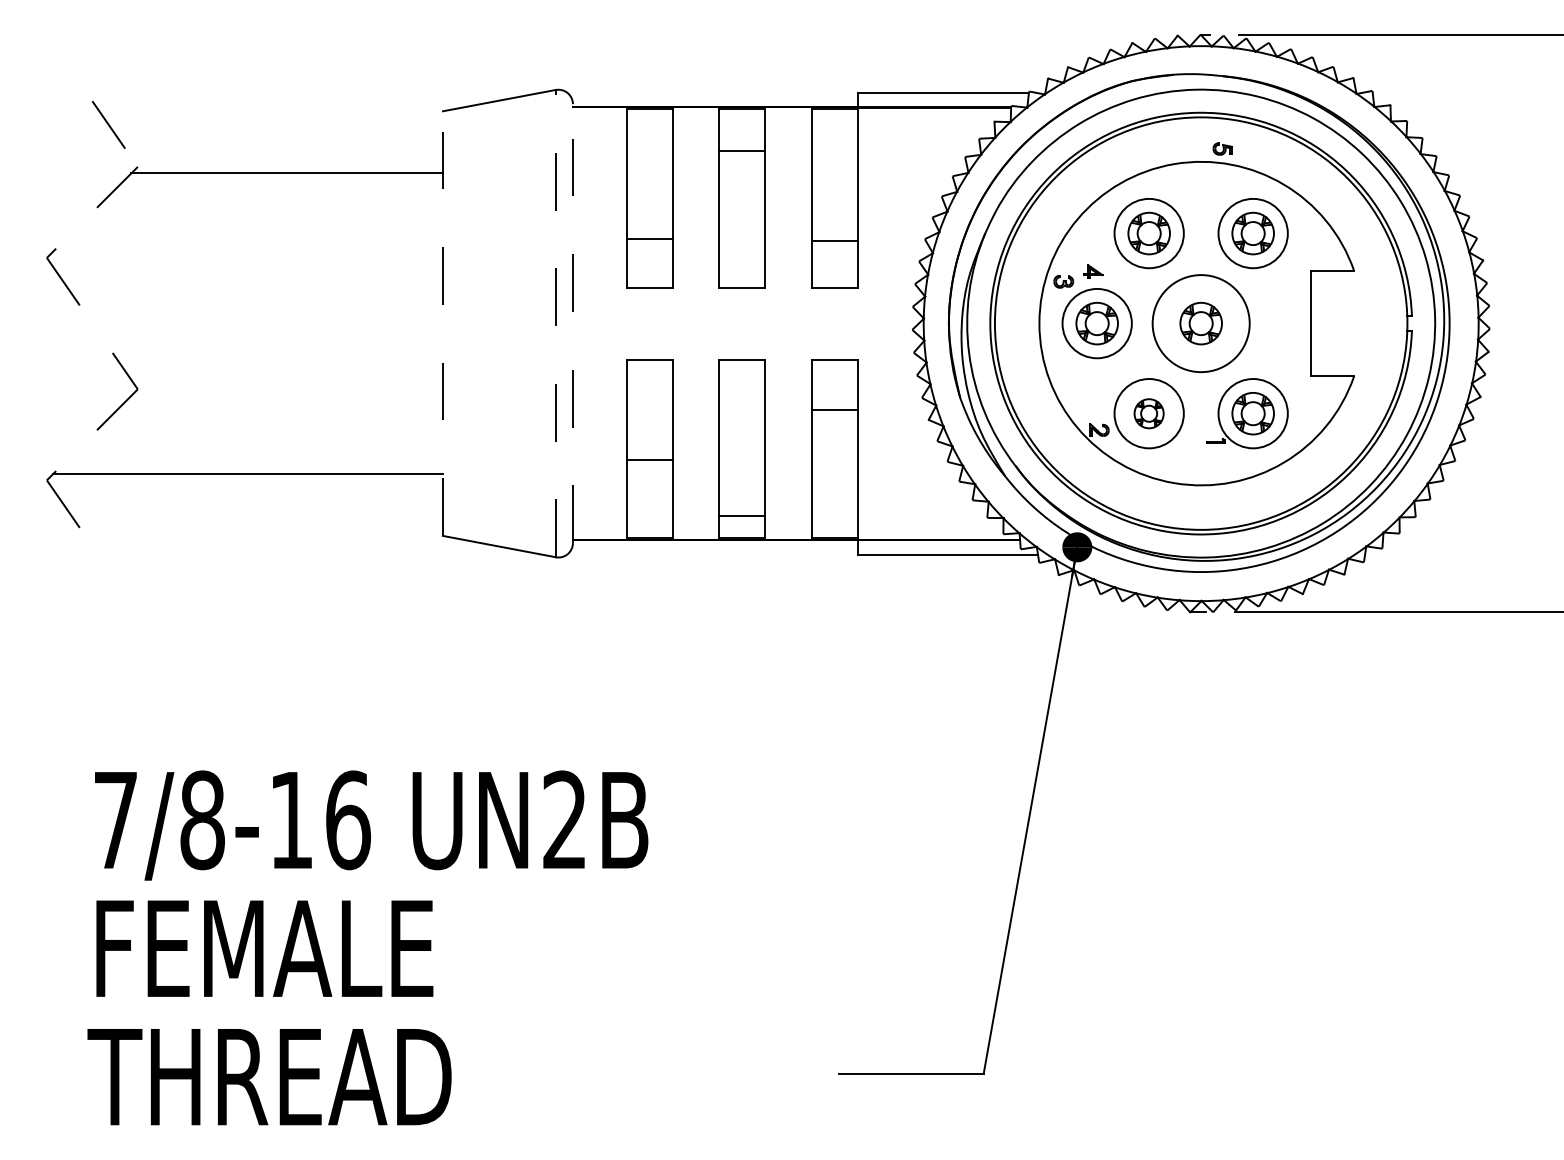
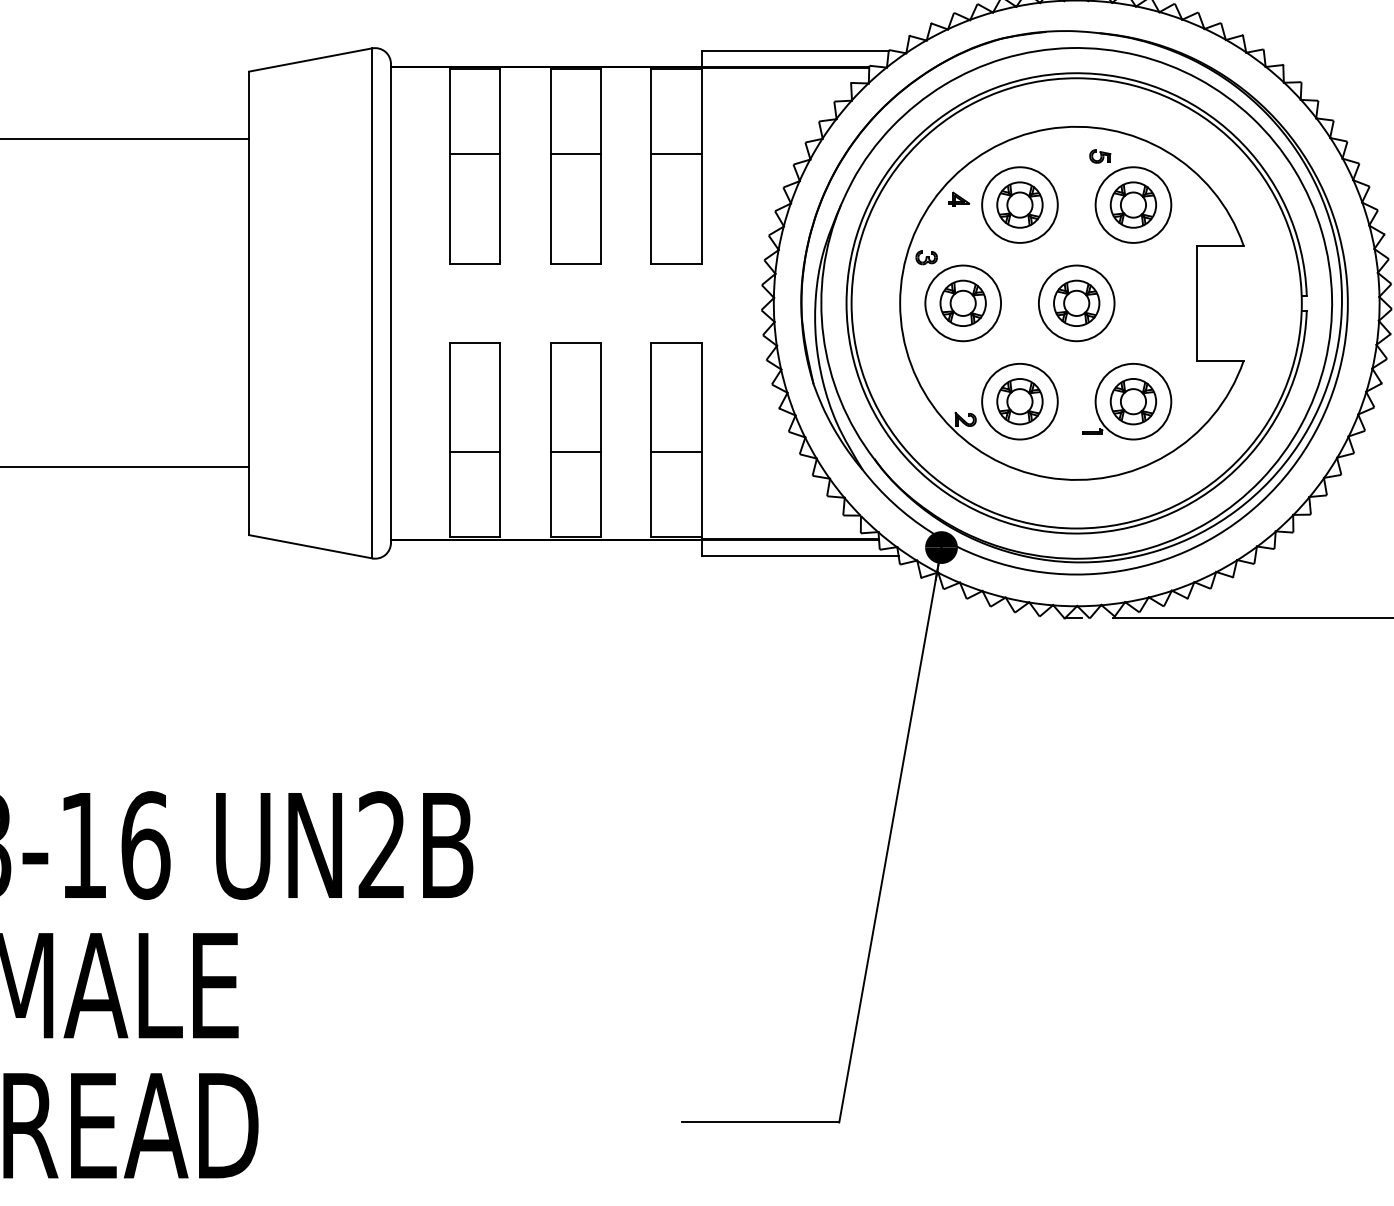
part: (1222, 148) -> (1099, 155), moved
line: (742, 151) -> (576, 154), moved
line: (649, 239) -> (474, 154), moved
line: (834, 241) -> (676, 154), moved
part: (1093, 271) -> (959, 199), moved
line: (442, 323) -> (248, 303), dashed -> solid
line: (555, 323) -> (371, 303), dashed -> solid
line: (572, 323) -> (390, 303), dashed -> solid
circle: (1200, 323) -> (1075, 303), size x0.71
line: (834, 410) -> (676, 452), moved
part: (1148, 413) -> (1019, 401), size x1.43
line: (742, 516) -> (576, 452), moved

